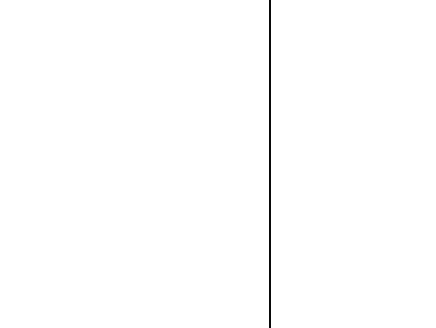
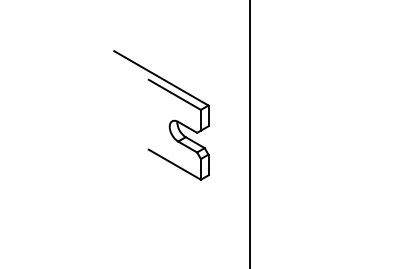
part: (188, 124) -> (170, 121), added

